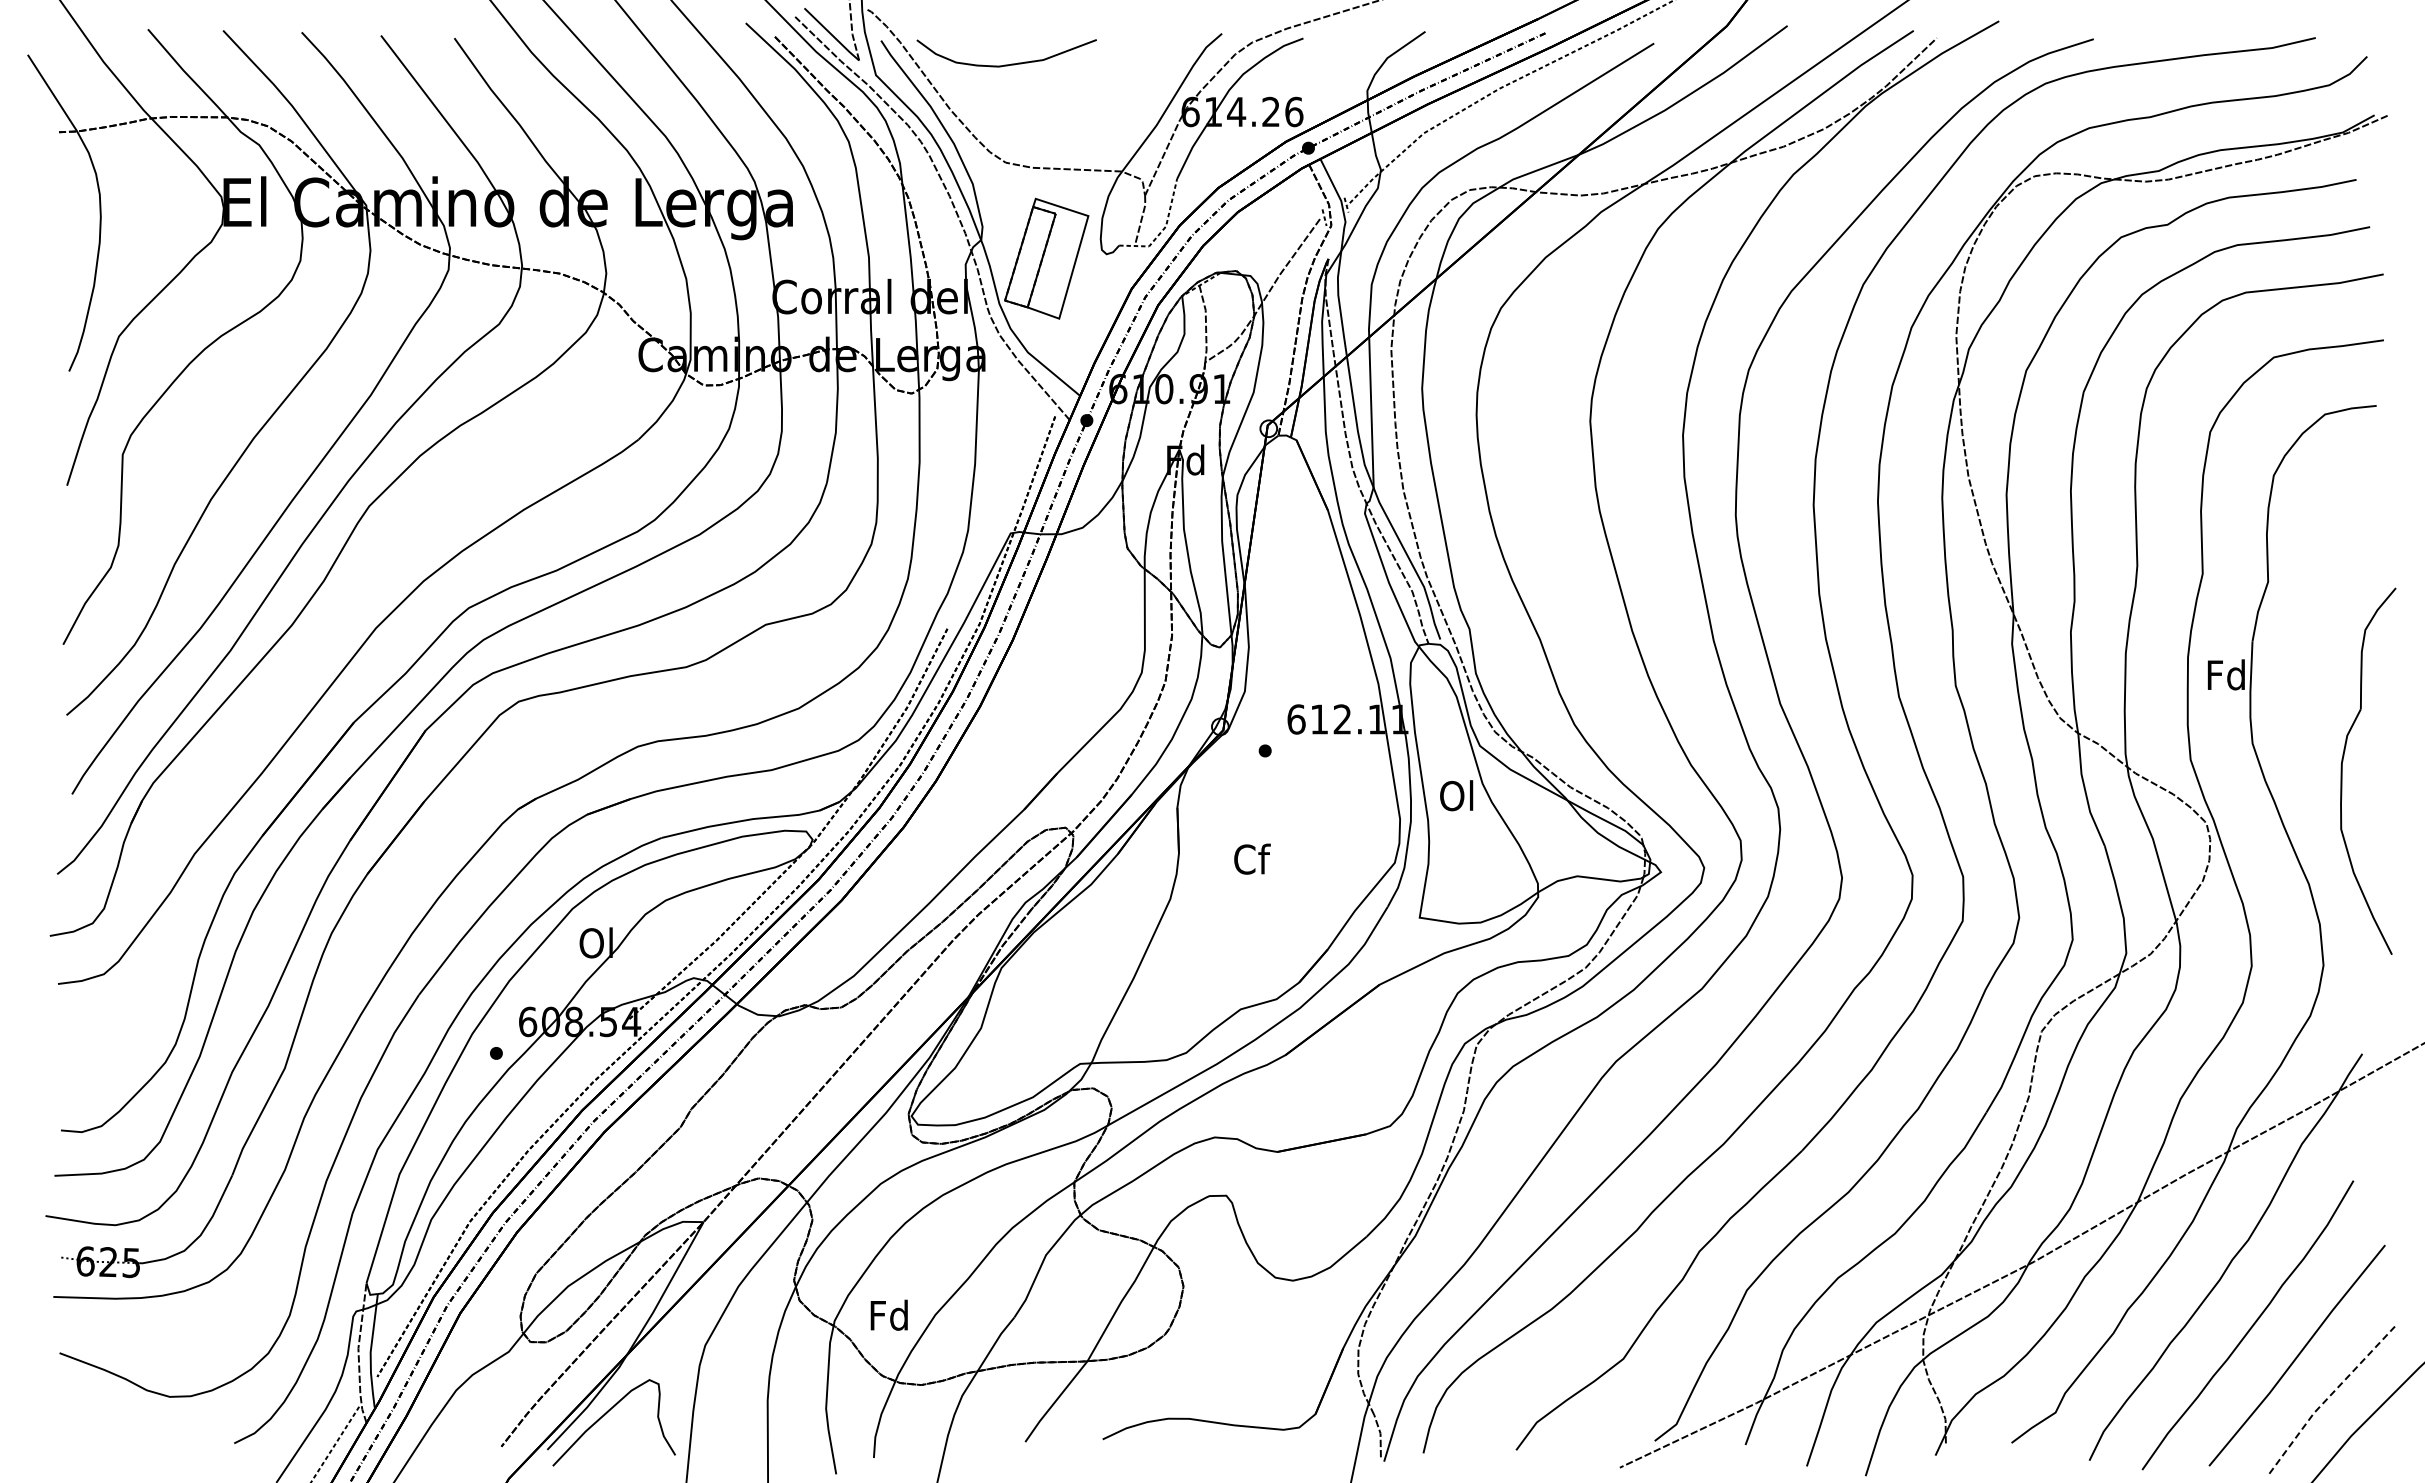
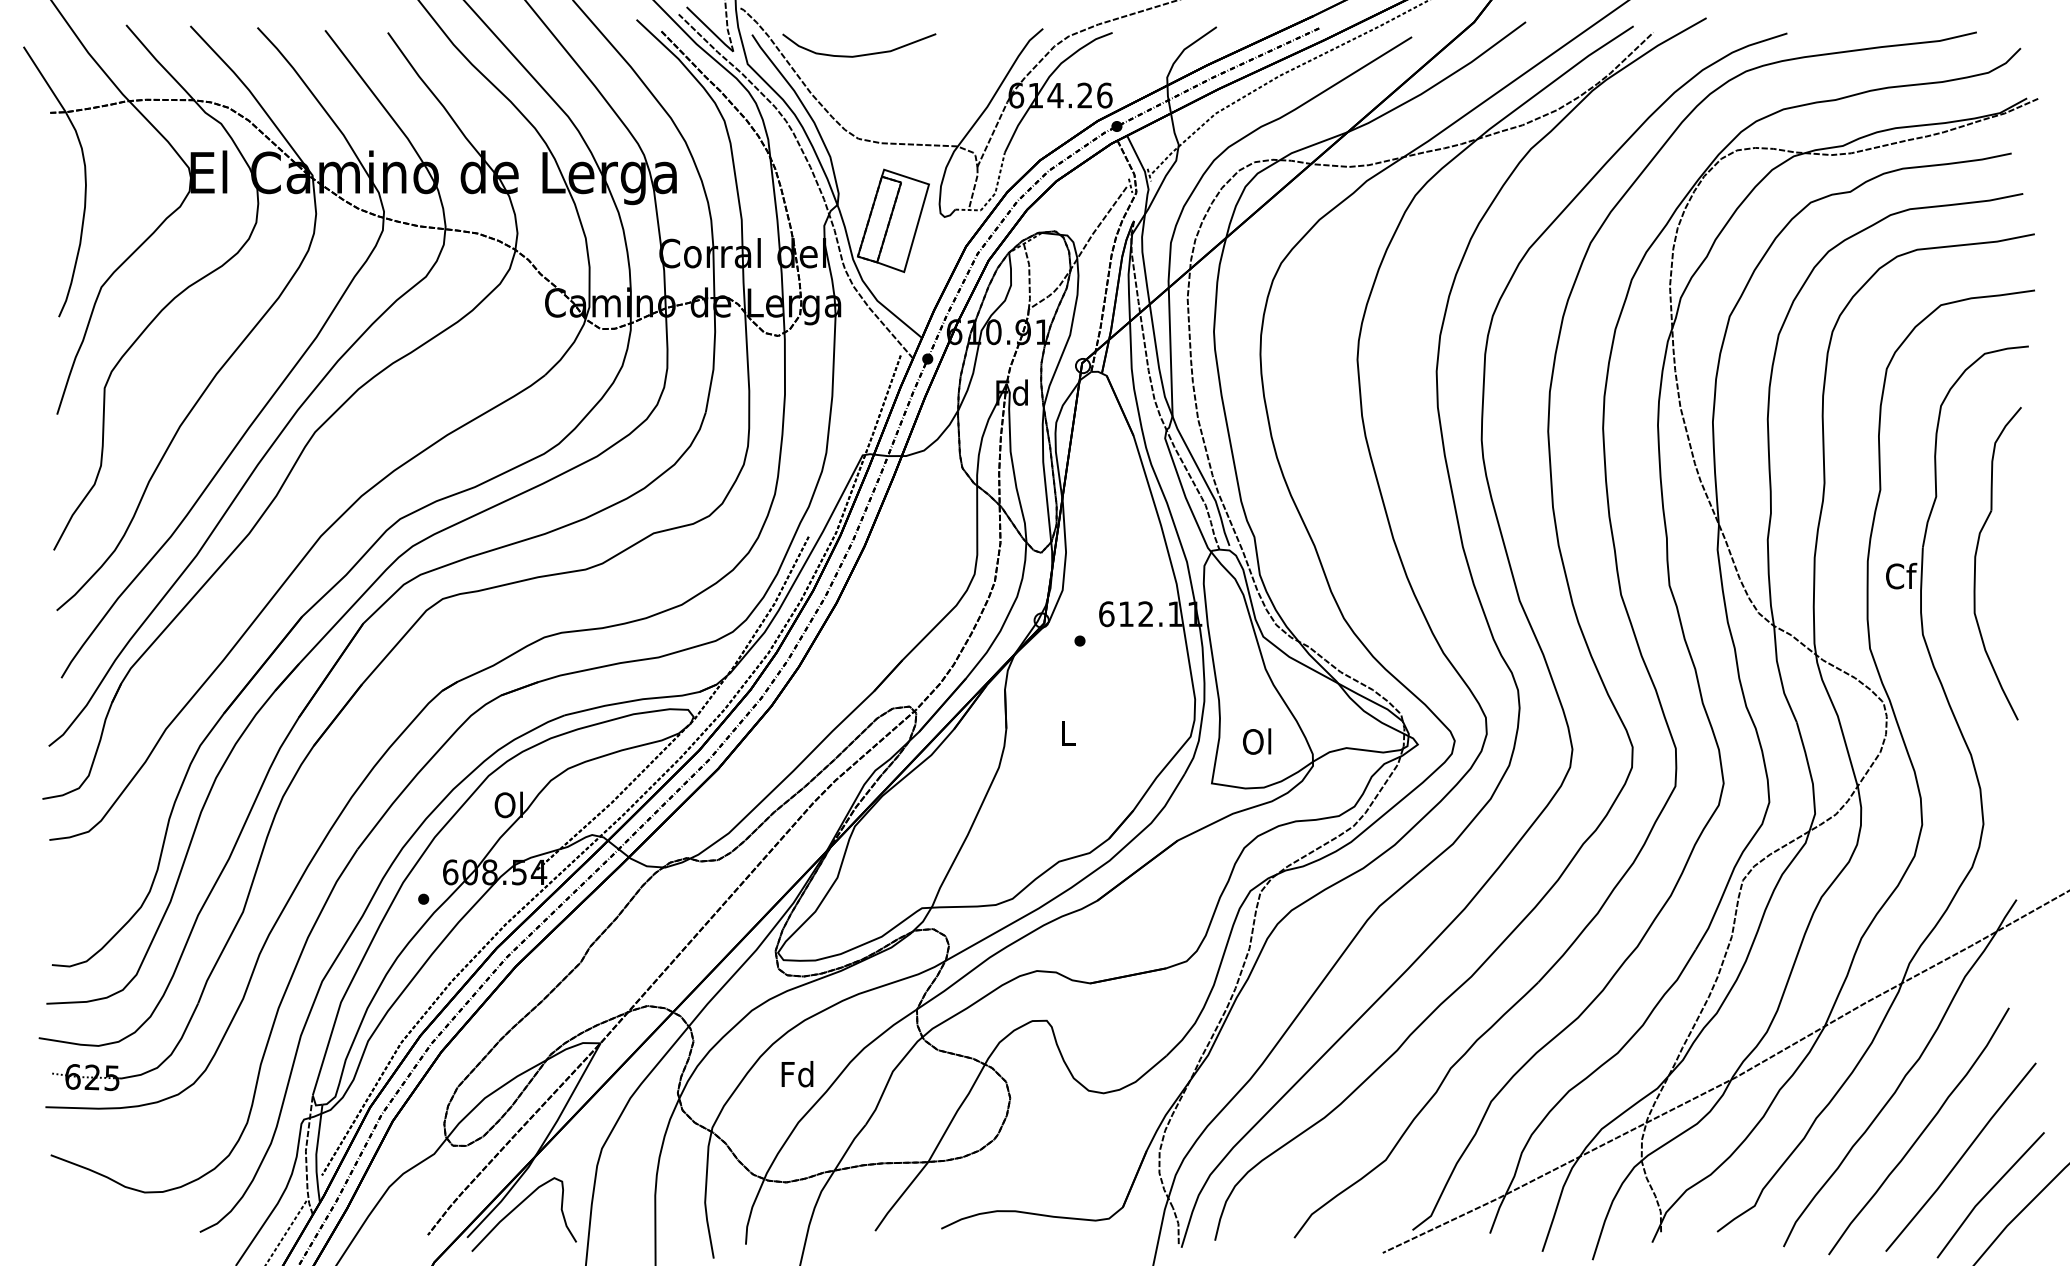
text: (2226, 674) -> (1900, 575), Fd -> Cf
part: (2342, 770) -> (1975, 562), moved
text: (1456, 795) -> (1256, 741), moved
text: (1252, 858) -> (1069, 732), Cf -> L
text: (888, 1314) -> (796, 1073), moved
line: (2328, 1397) -> (1987, 1193), dashed -> solid

